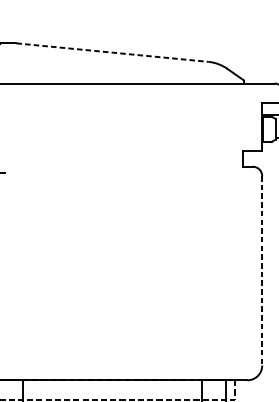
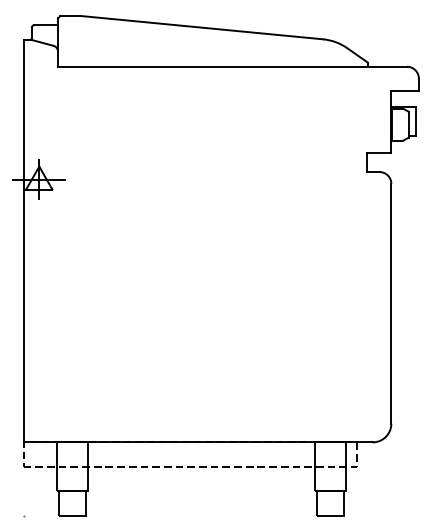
line: (113, 52) -> (202, 27), dashed -> solid
line: (262, 270) -> (391, 303), dashed -> solid

